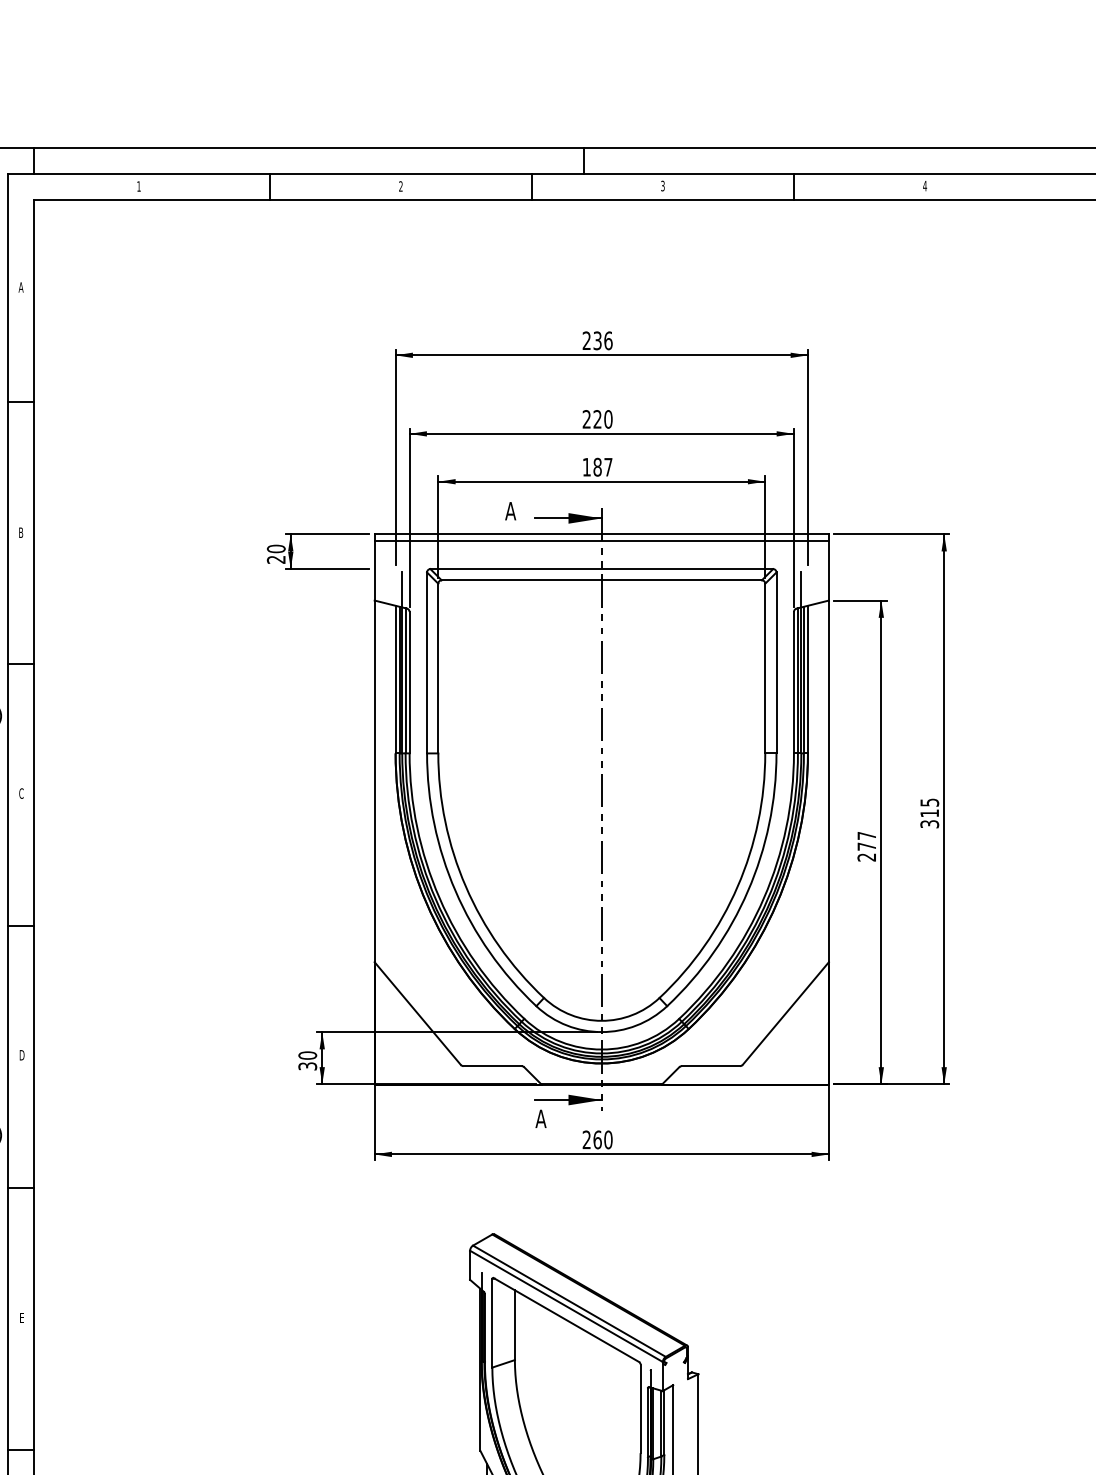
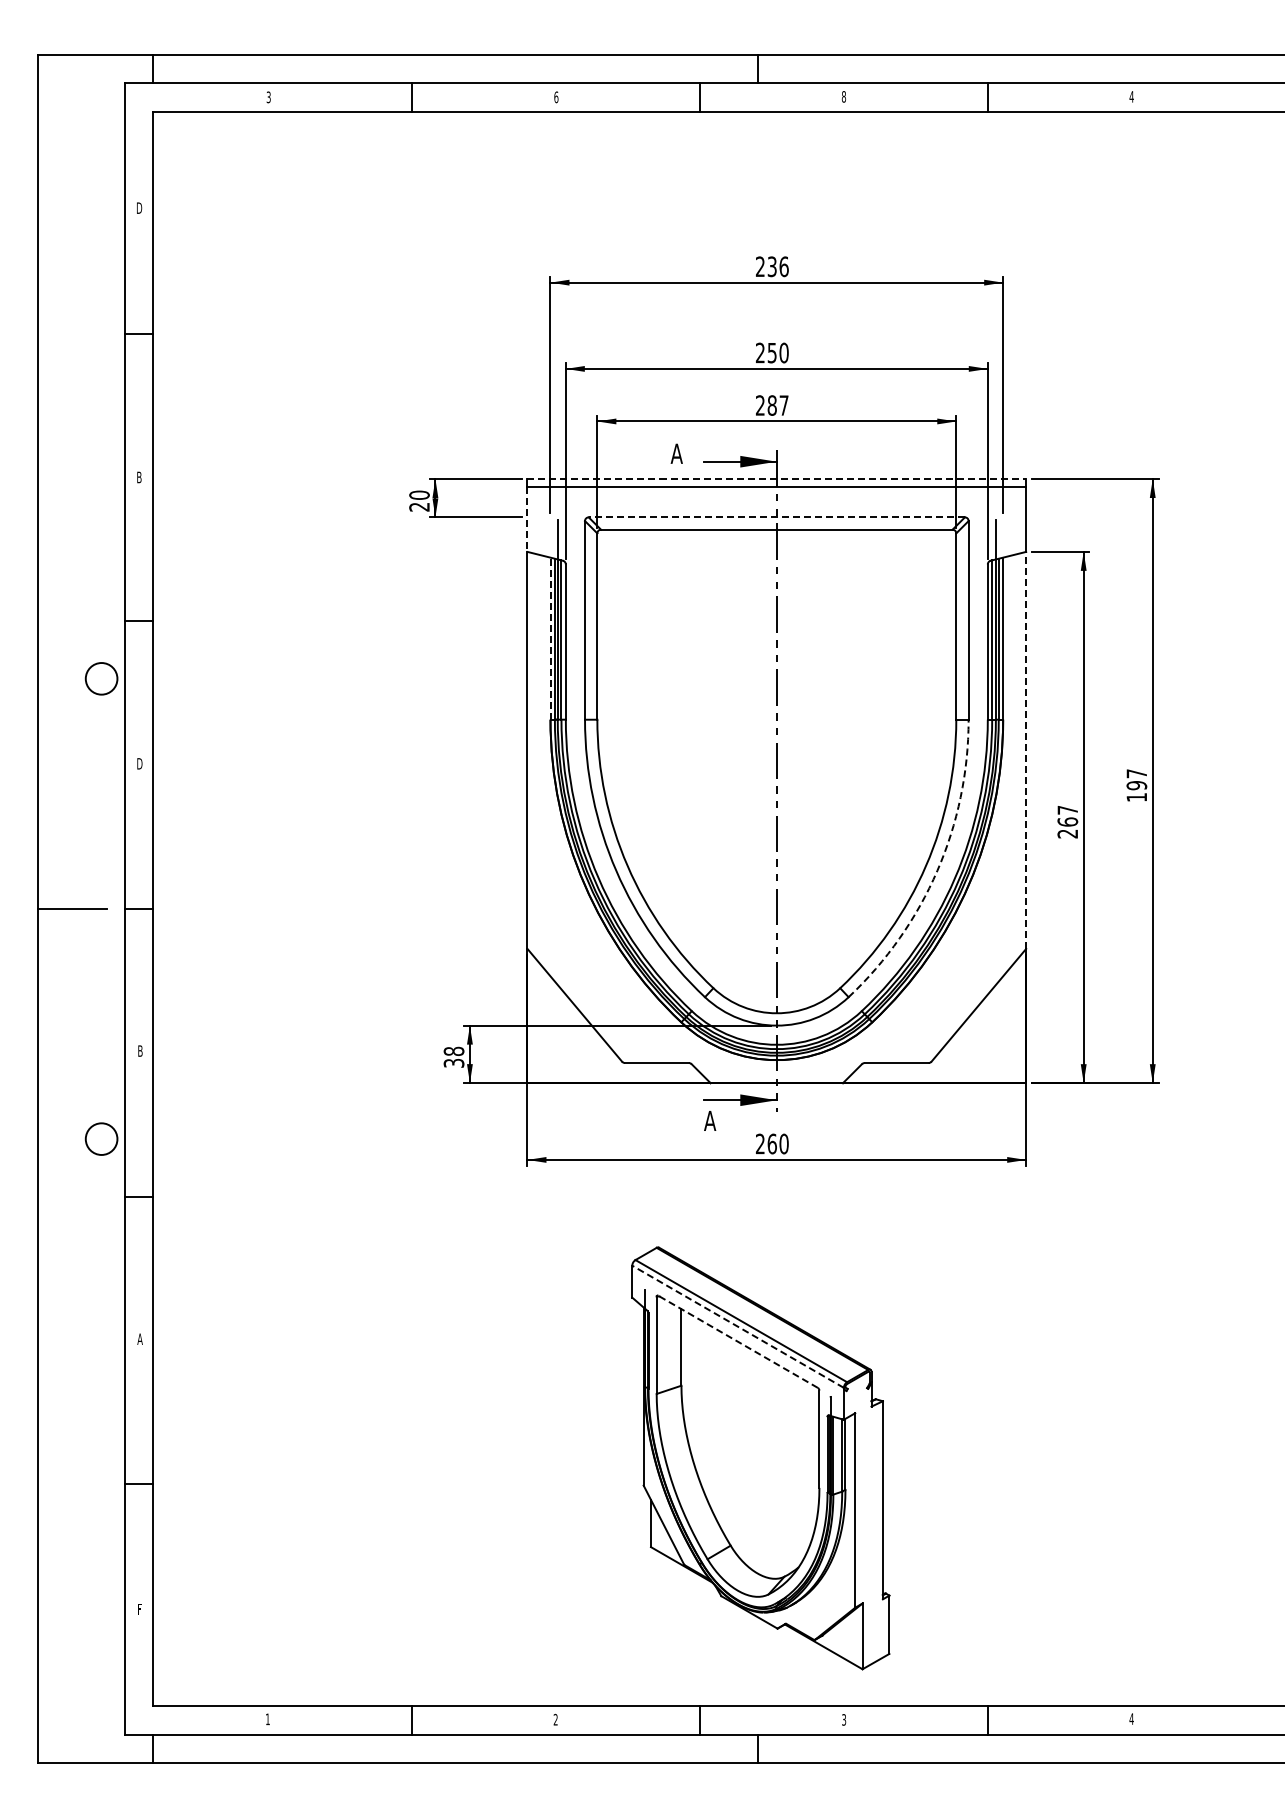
text: (662, 185) -> (843, 96), 3 -> 8
text: (138, 186) -> (268, 97), 1 -> 3
text: (401, 186) -> (556, 97), 2 -> 6
text: (21, 286) -> (139, 207), A -> D
text: (596, 418) -> (771, 352), 220 -> 250
text: (586, 467) -> (759, 405), 187 -> 287
line: (602, 534) -> (777, 479), solid -> dashed
line: (601, 569) -> (776, 517), solid -> dashed
line: (374, 571) -> (527, 519), solid -> dashed
line: (395, 679) -> (550, 638), solid -> dashed
line: (829, 781) -> (1026, 750), solid -> dashed
text: (21, 793) -> (139, 763), C -> D
text: (929, 813) -> (1136, 785), 315 -> 197
text: (866, 846) -> (1067, 821), 277 -> 267
arc: (748, 890) -> (937, 870), solid -> dashed
text: (22, 1054) -> (140, 1050), D -> B
text: (307, 1055) -> (453, 1051), 30 -> 38
line: (565, 1306) -> (737, 1326), solid -> dashed
text: (21, 1317) -> (139, 1338), E -> A
line: (565, 1319) -> (737, 1341), solid -> dashed

